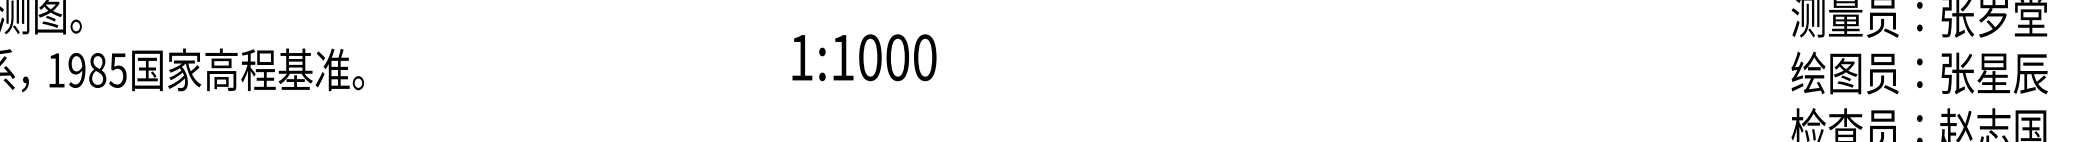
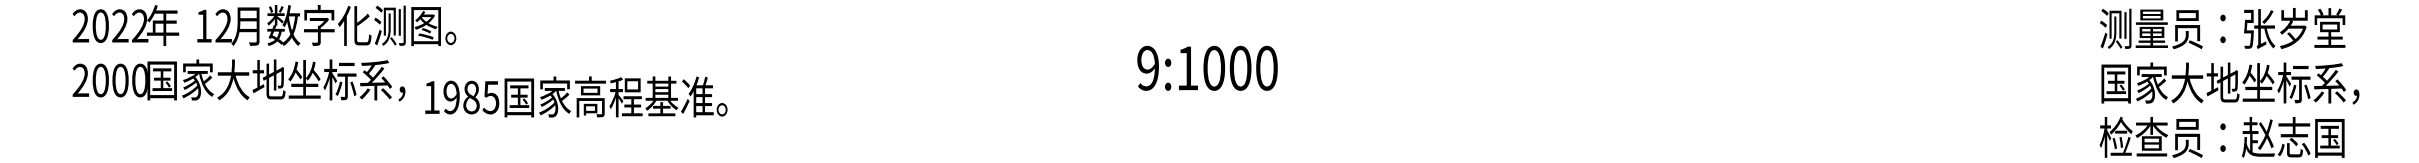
text: (800, 56) -> (1147, 67), 1:1000 -> 9:1000
text: (206, 69) -> (576, 96), moved
text: (1926, 73) -> (2229, 83), 绘图员：张星辰 -> 国家大地坐标系，

